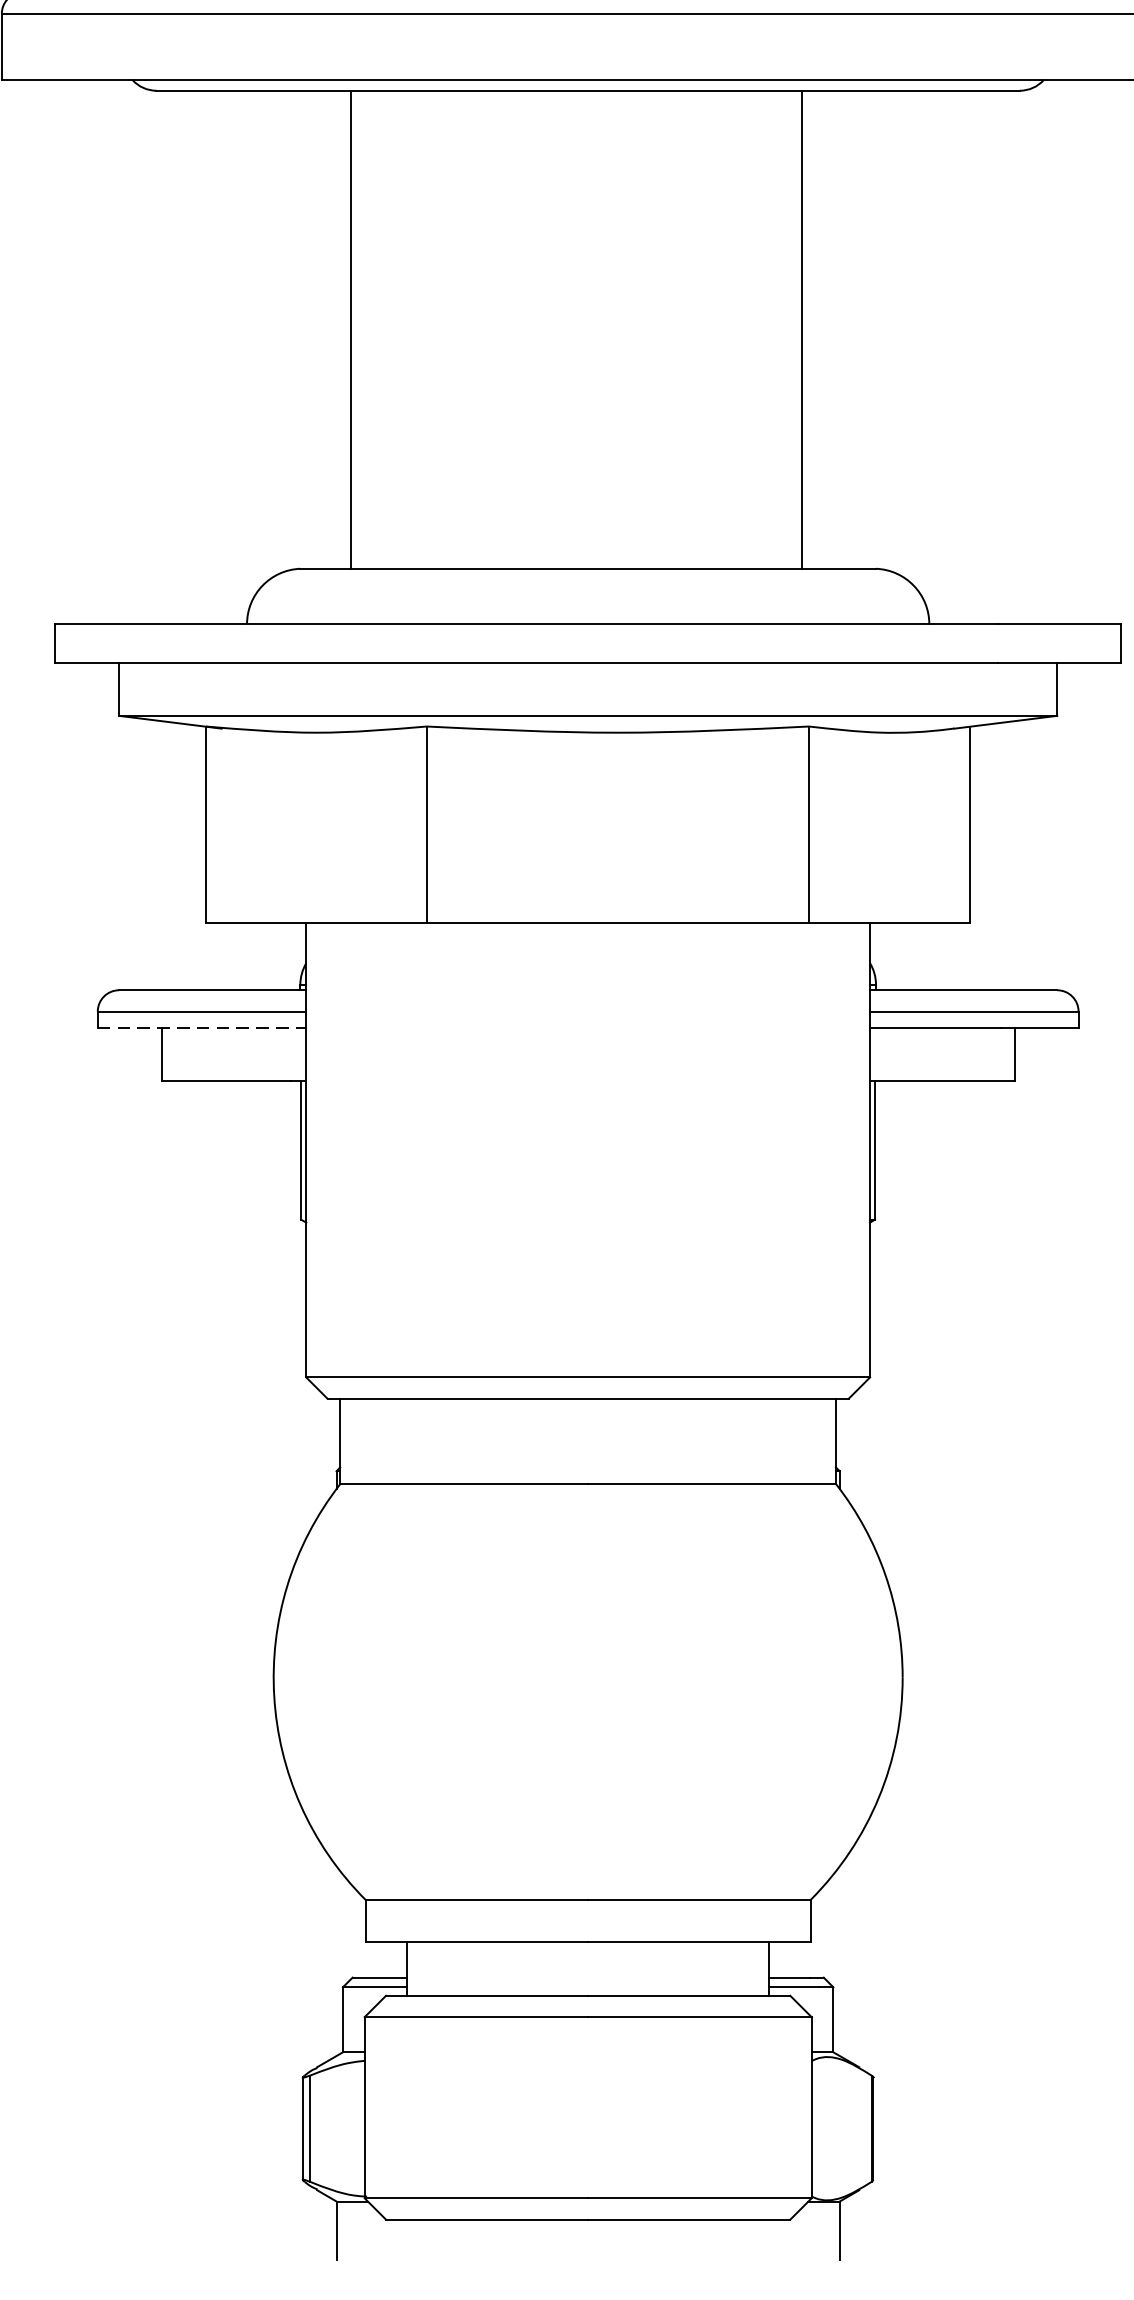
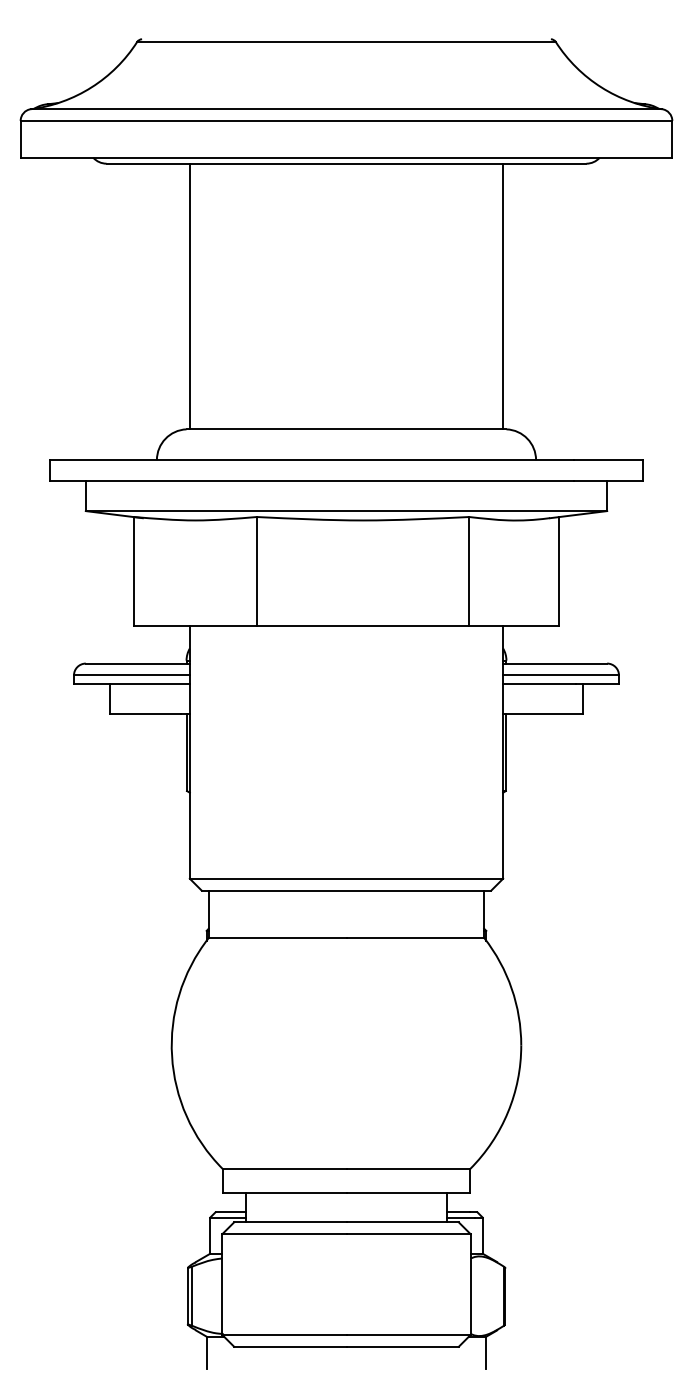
line: (350, 329) -> (189, 296), moved
line: (802, 329) -> (503, 296), moved
line: (201, 1027) -> (131, 684), dashed -> solid

